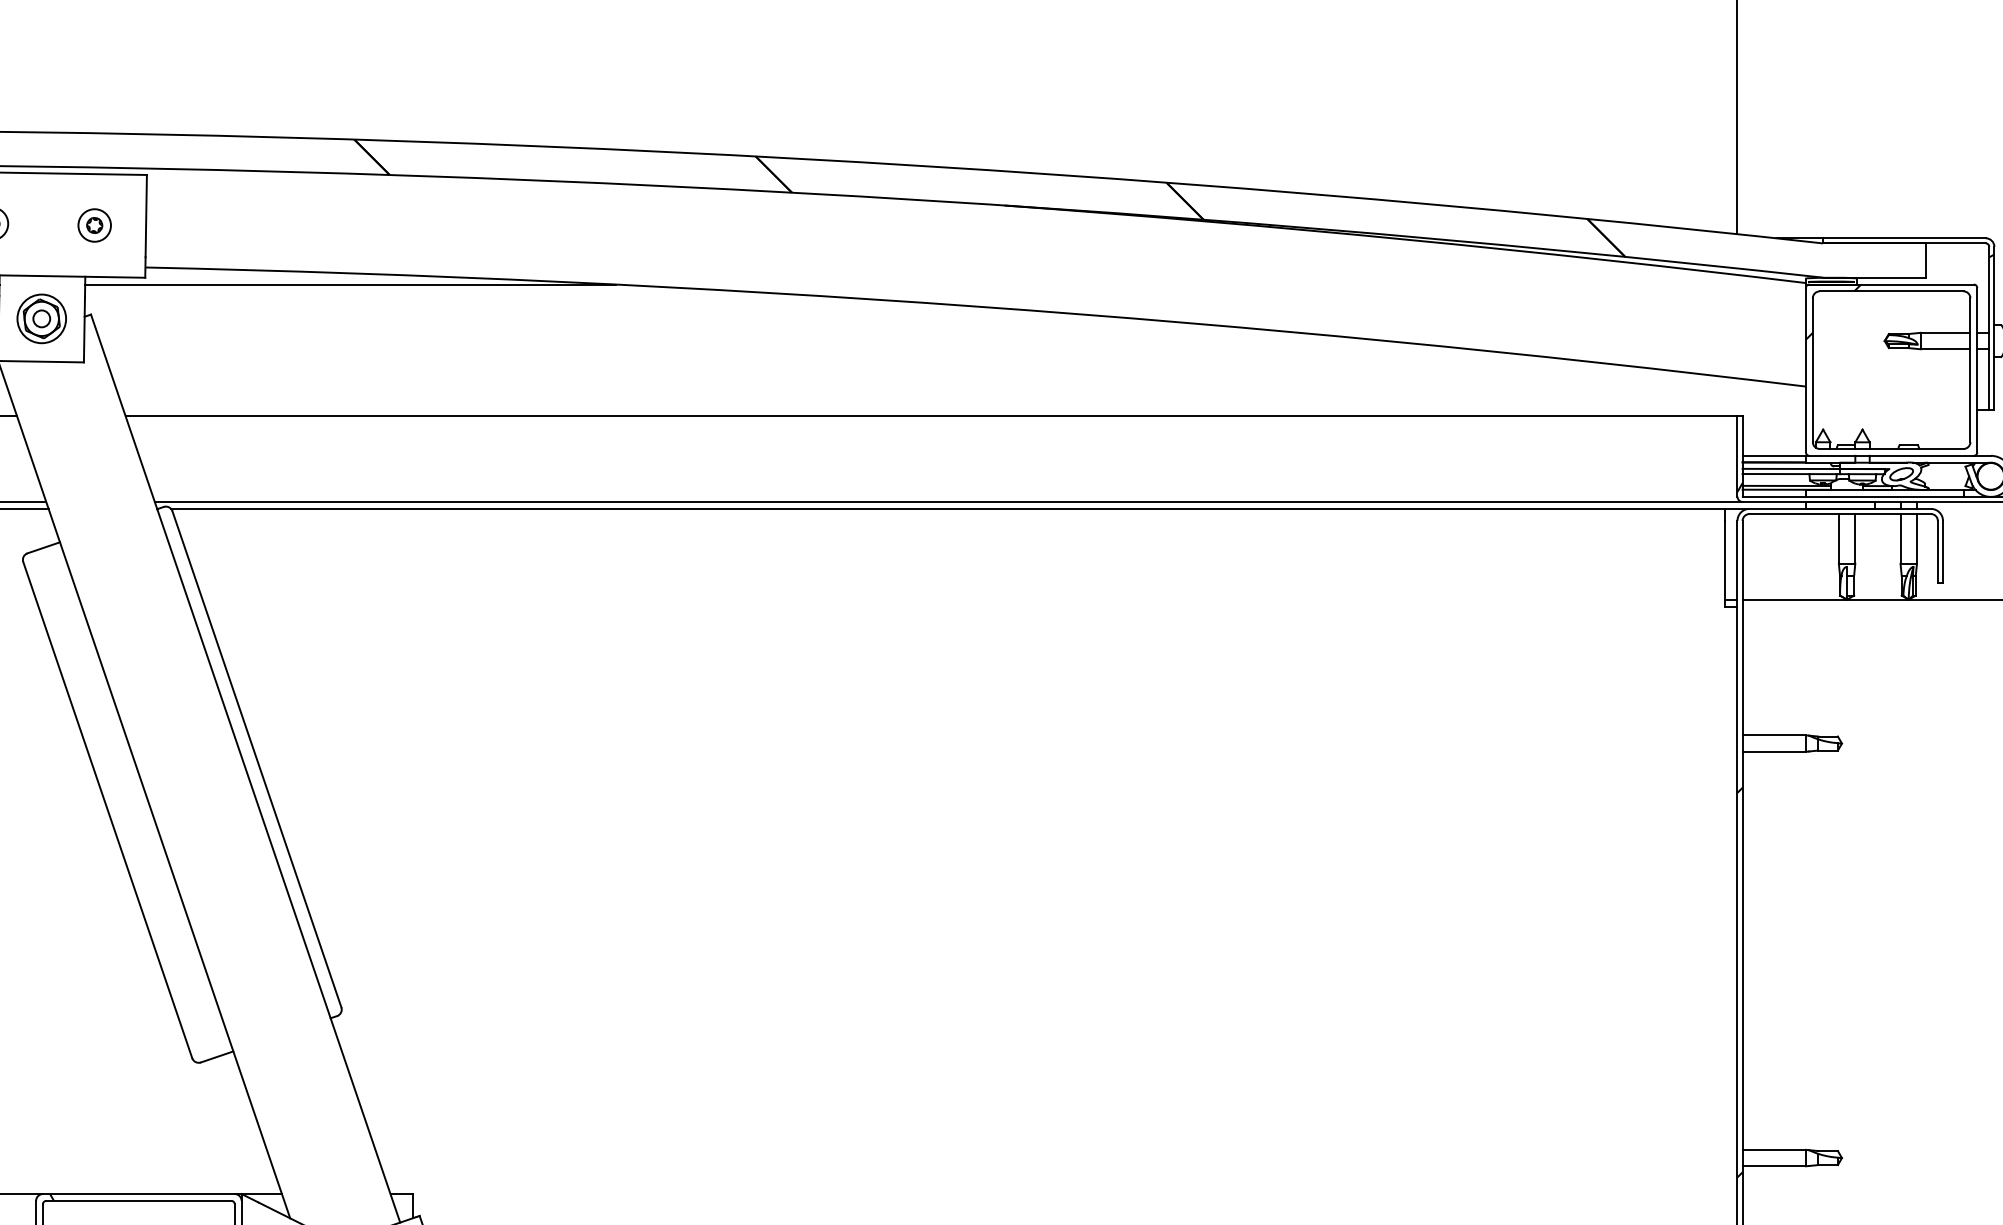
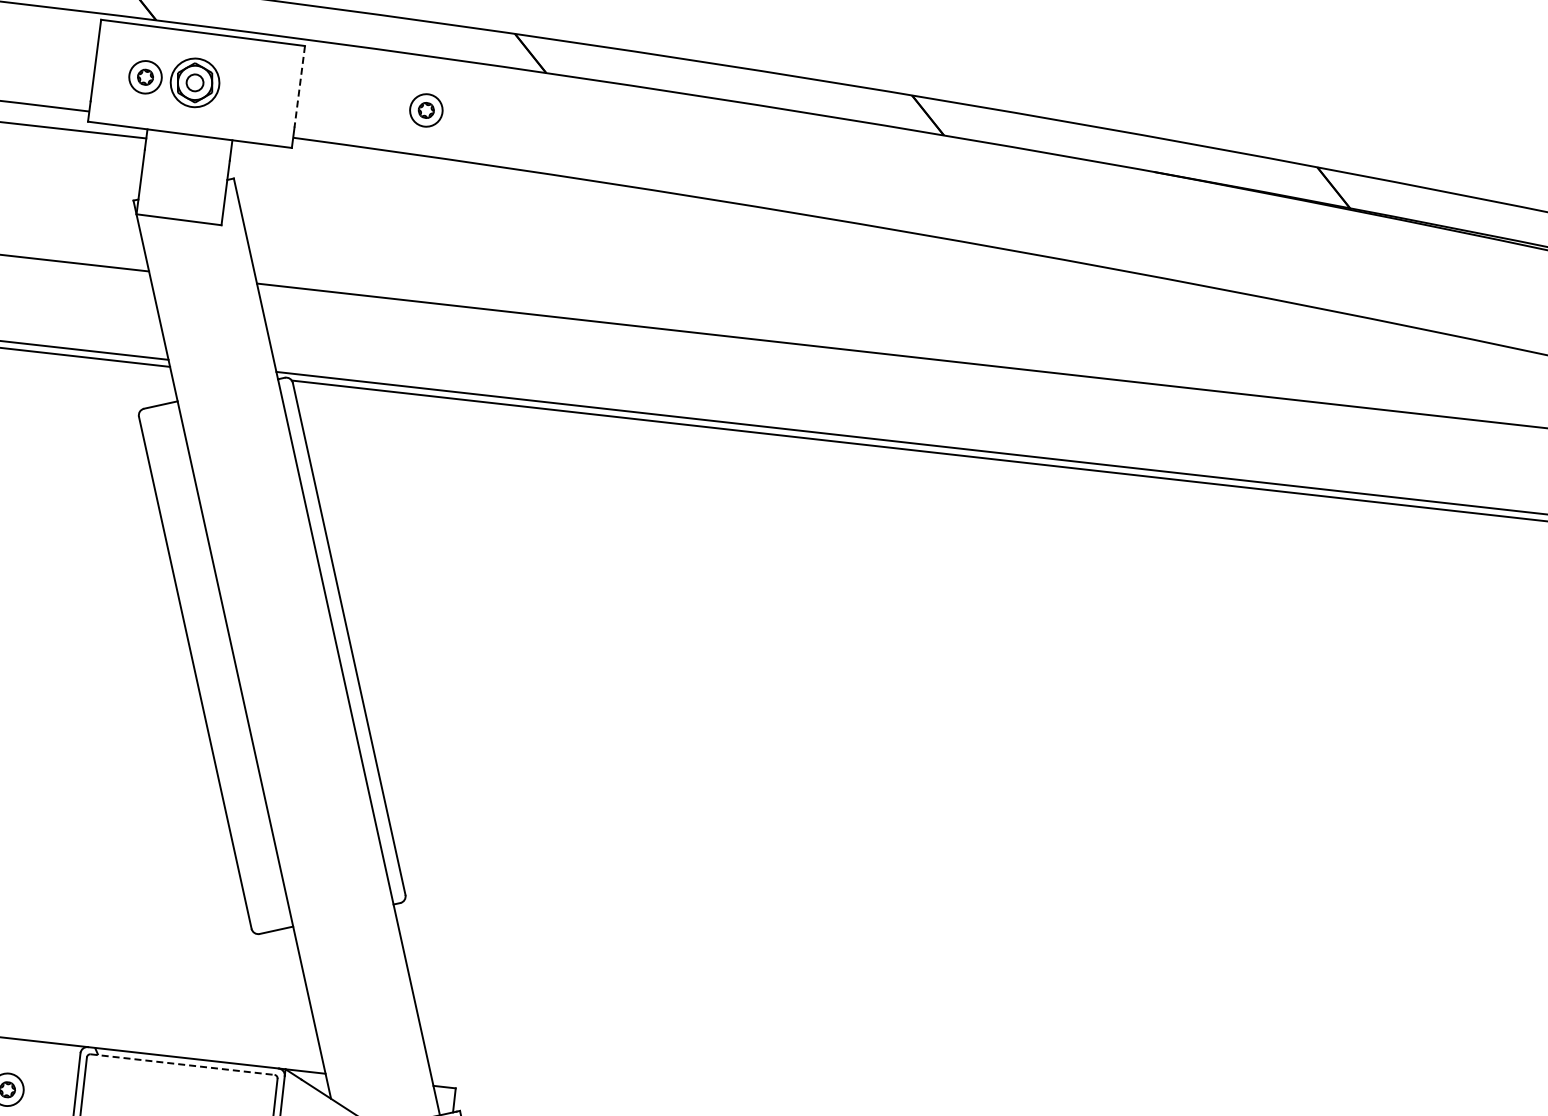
line: (146, 216) -> (299, 87), solid -> dashed
part: (94, 225) -> (426, 110), moved
line: (350, 284) -> (495, 177), removed
part: (41, 318) -> (194, 82), moved
line: (139, 1200) -> (183, 1064), solid -> dashed

